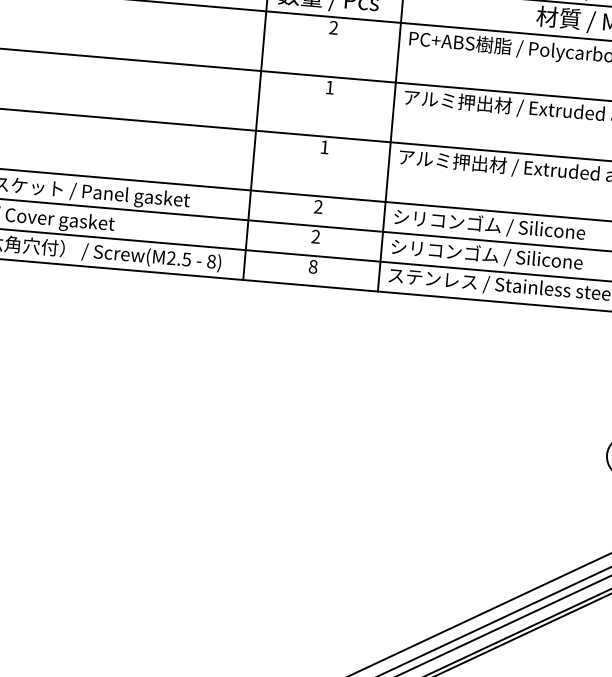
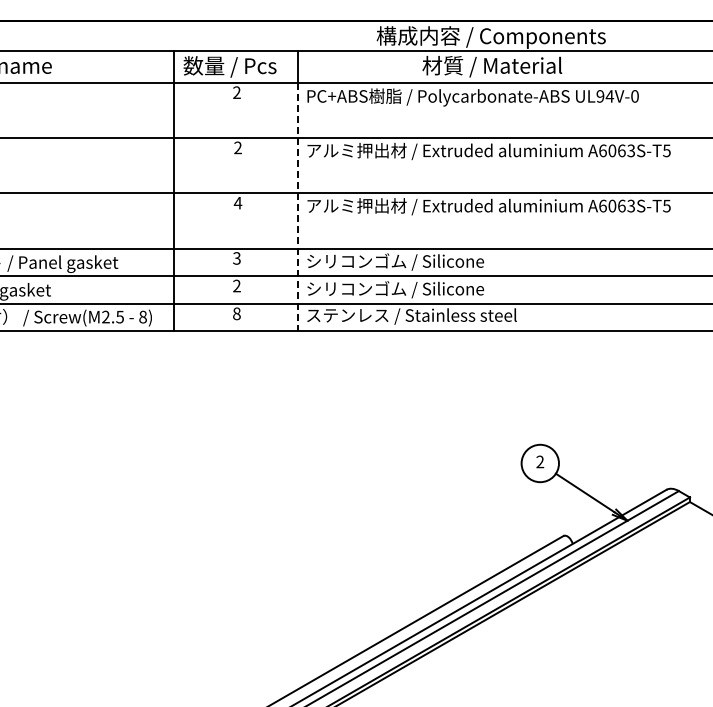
text: (329, 87) -> (237, 147), 1 -> 2
text: (324, 147) -> (237, 203), 1 -> 4
line: (389, 157) -> (298, 207), solid -> dashed
text: (317, 206) -> (236, 258), 2 -> 3

